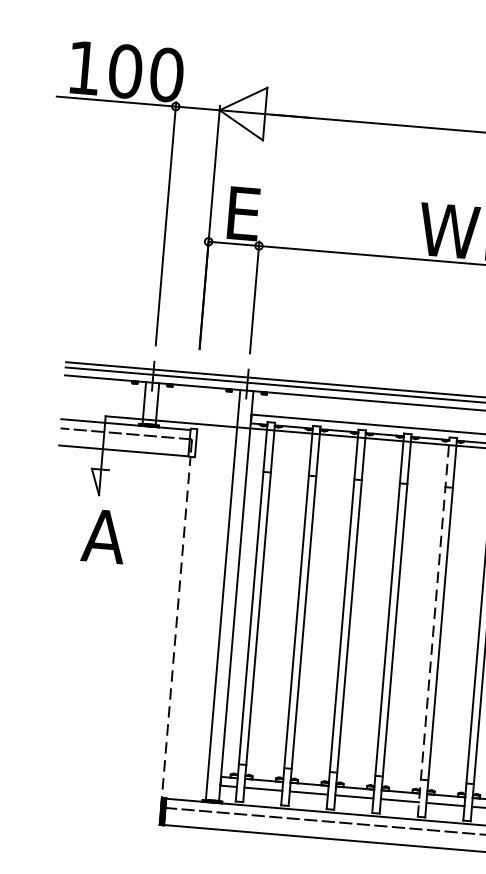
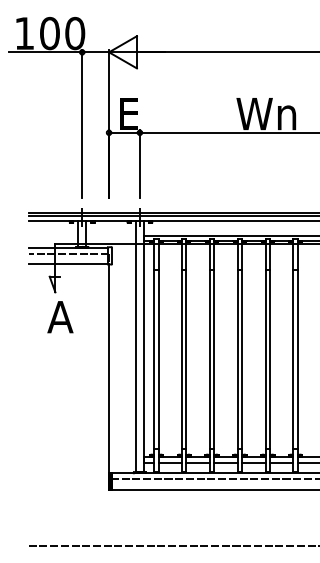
line: (433, 625) -> (265, 354), dashed -> solid
line: (176, 631) -> (109, 371), dashed -> solid

